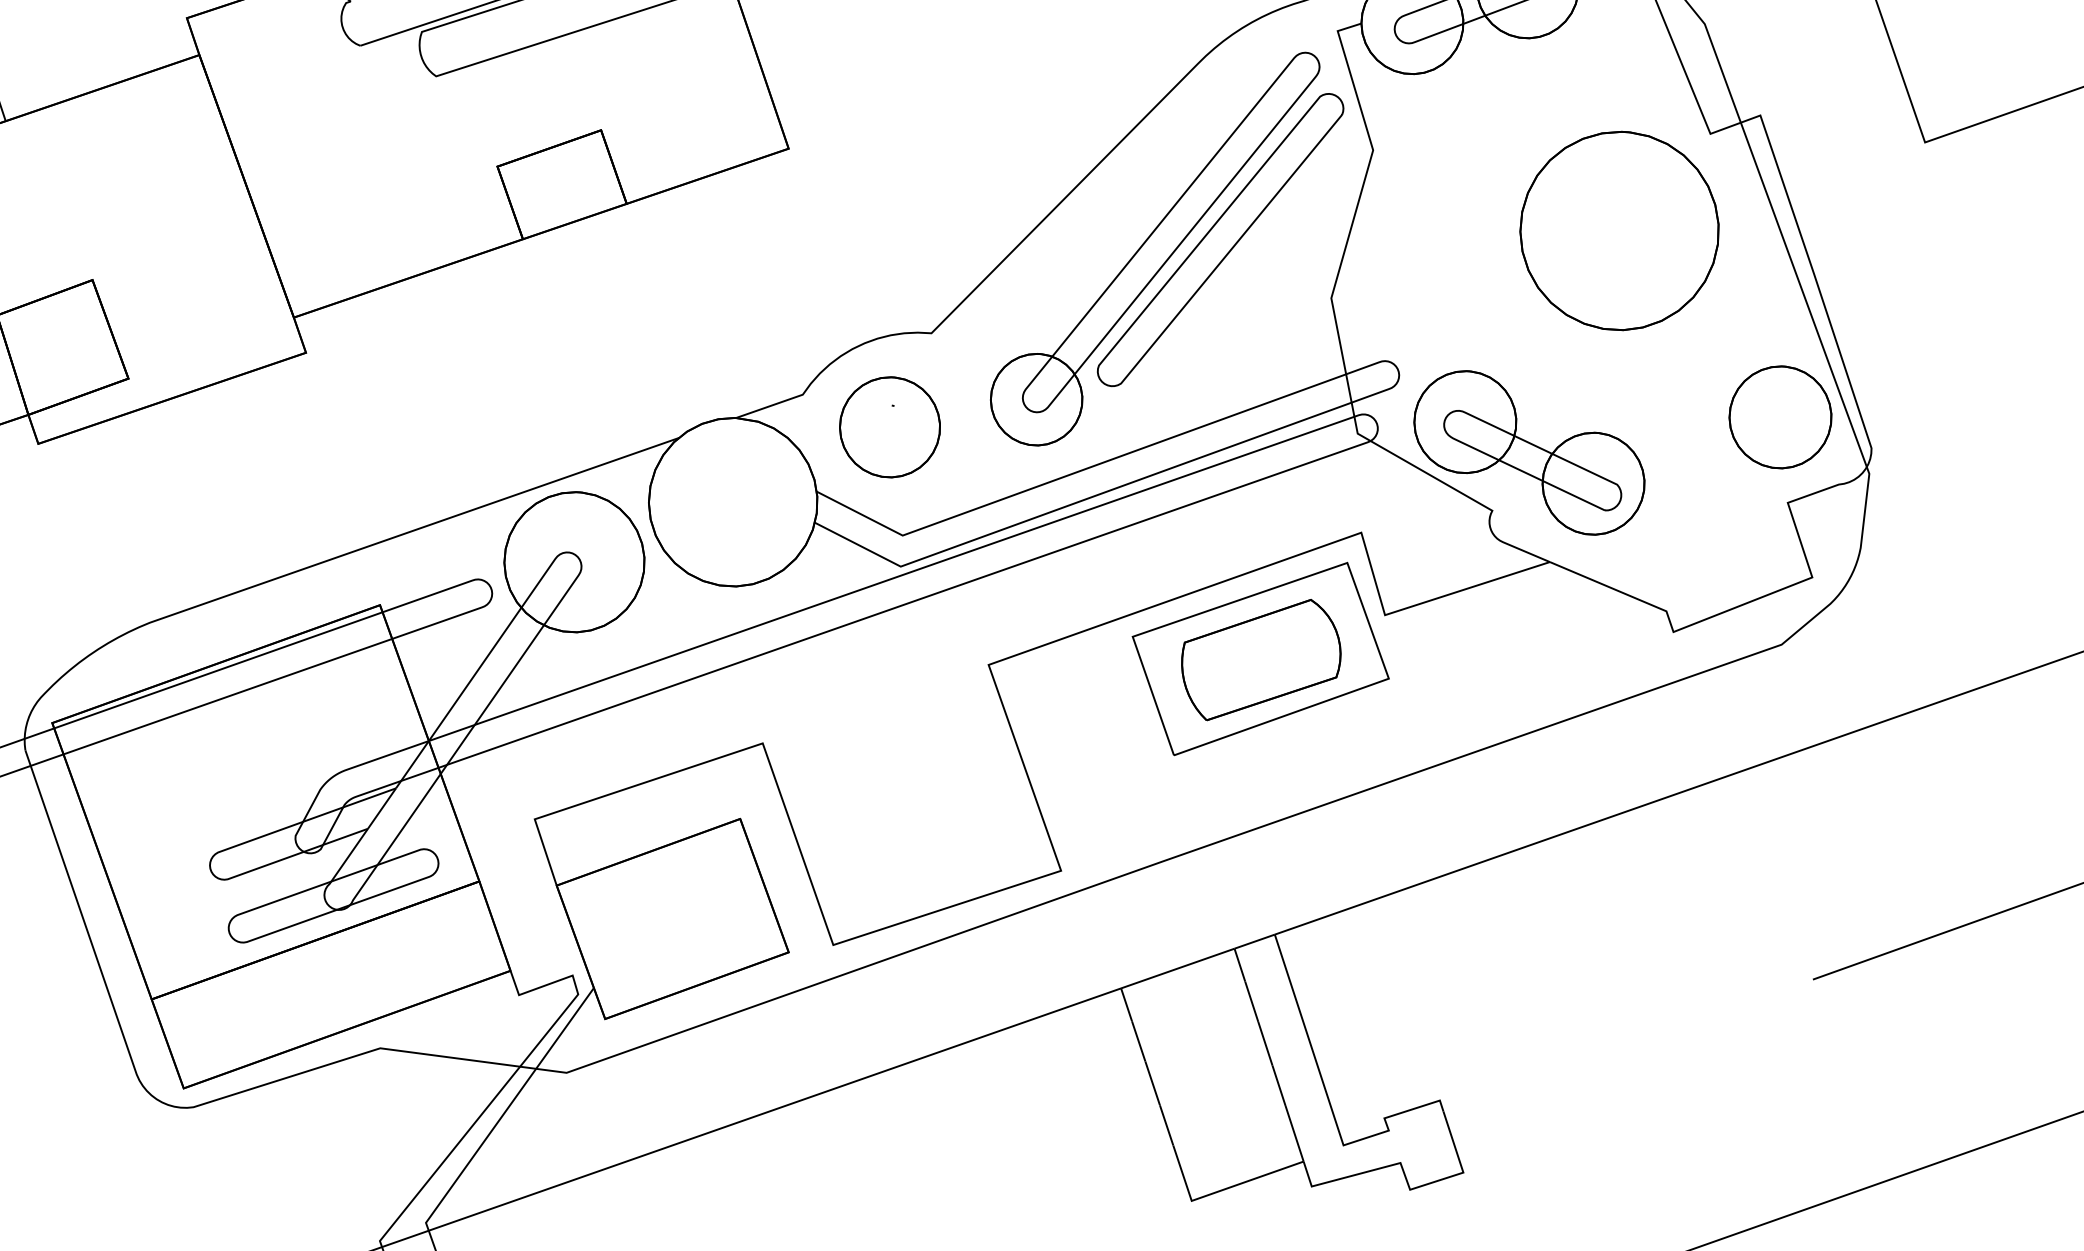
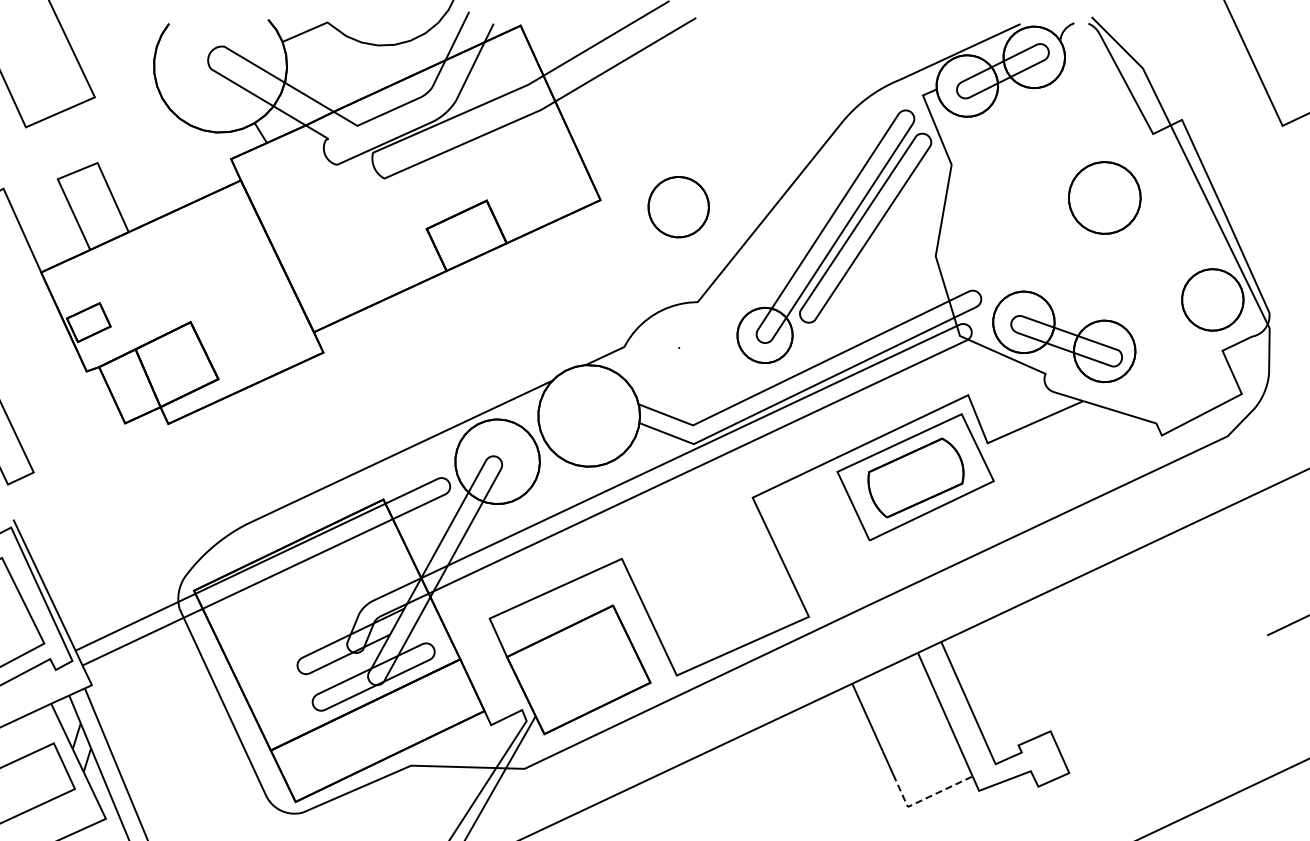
part: (1619, 230) -> (1104, 197), size x0.6
part: (889, 427) -> (678, 207), moved
line: (1220, 1191) -> (924, 799), solid -> dashed

